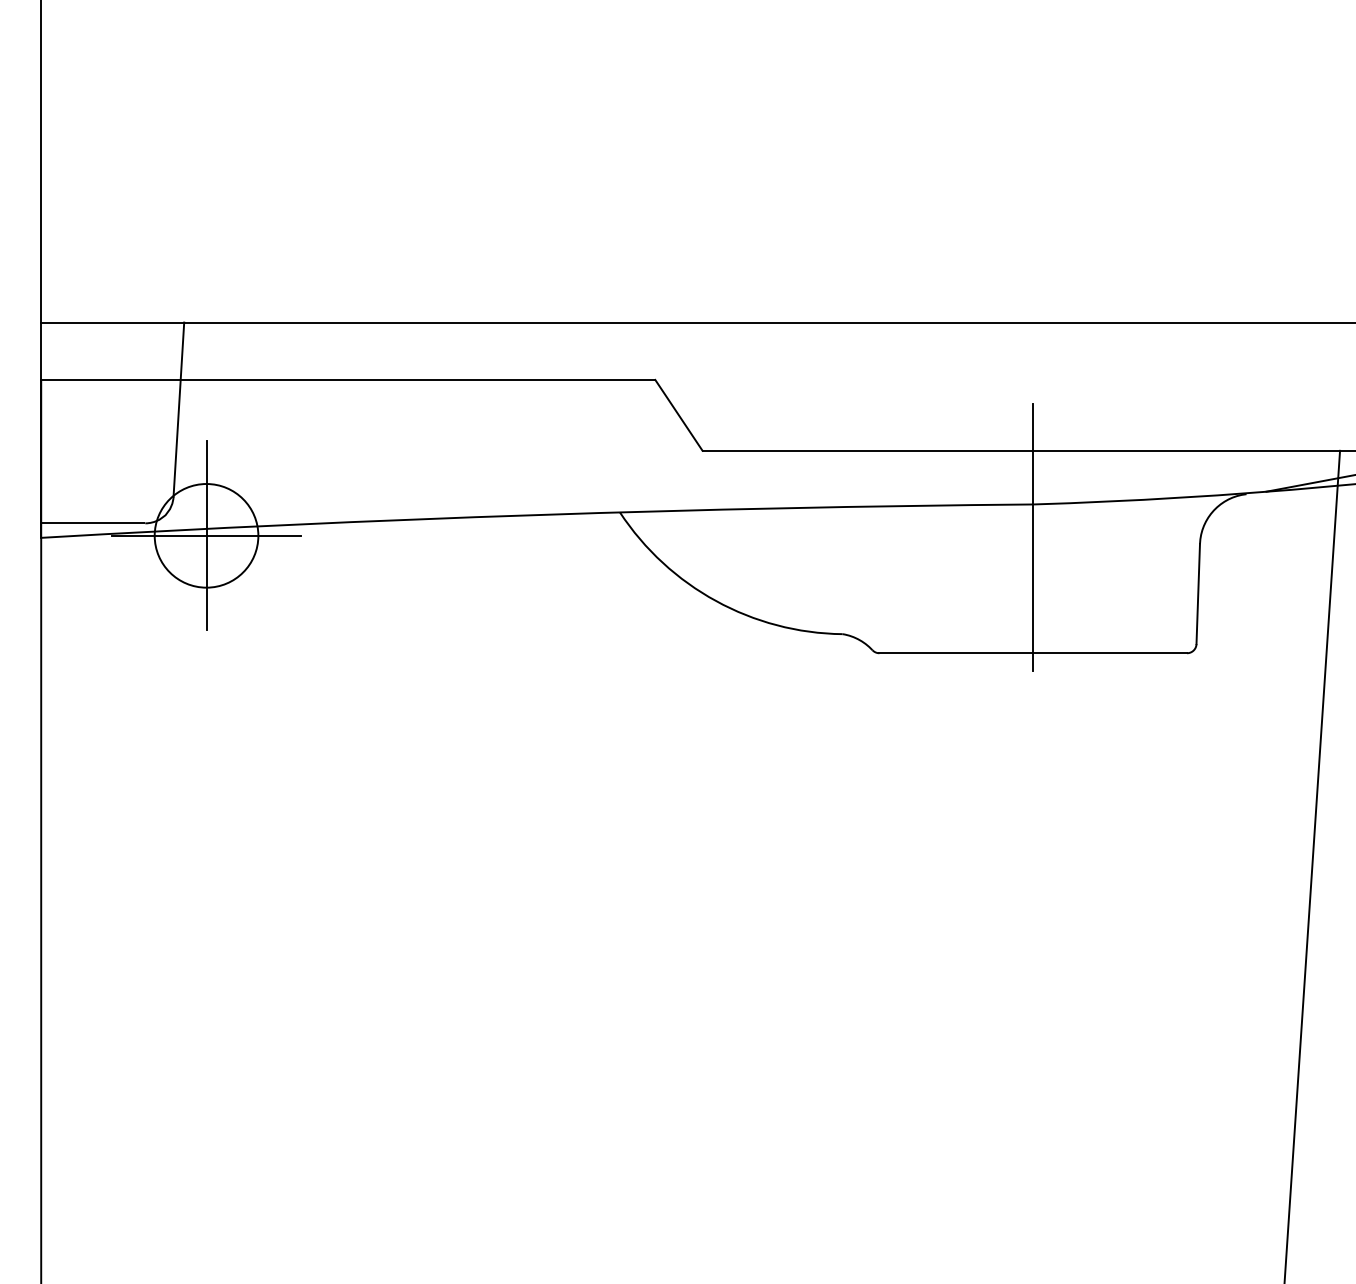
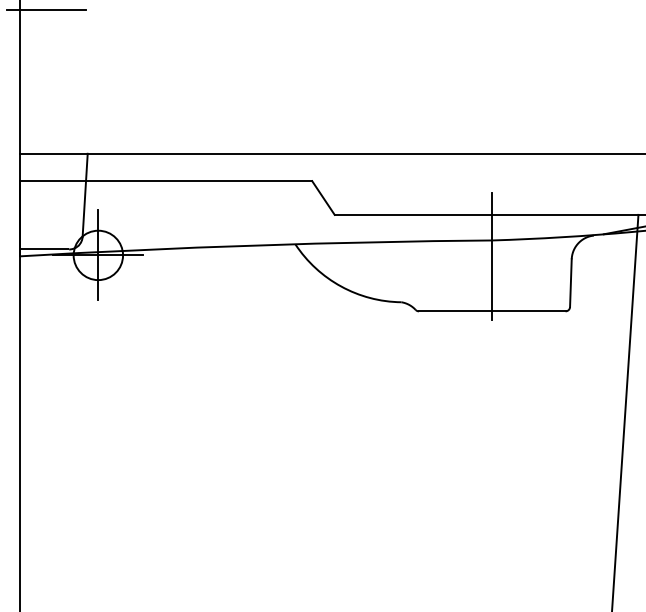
line: (97, 19) -> (46, 9), added

